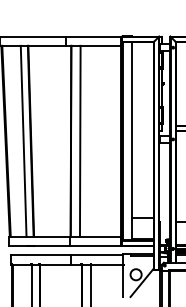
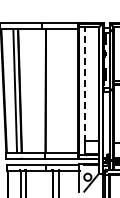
line: (132, 129) -> (85, 83), solid -> dashed
line: (79, 140) -> (51, 90), removed

